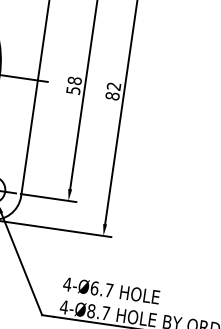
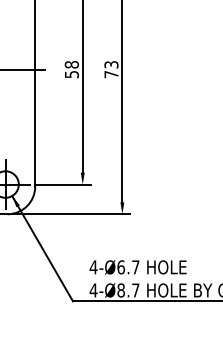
text: (113, 91) -> (111, 69), 82 -> 73

